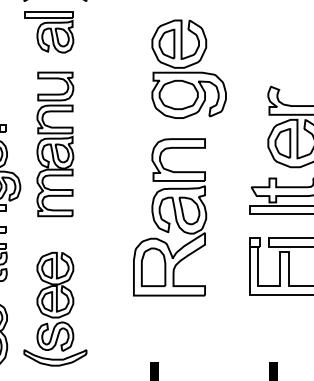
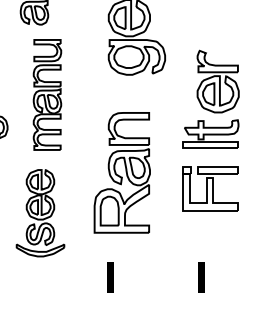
part: (55, 143) -> (47, 94), moved
part: (168, 216) -> (121, 172), moved
part: (55, 309) -> (40, 213), moved

